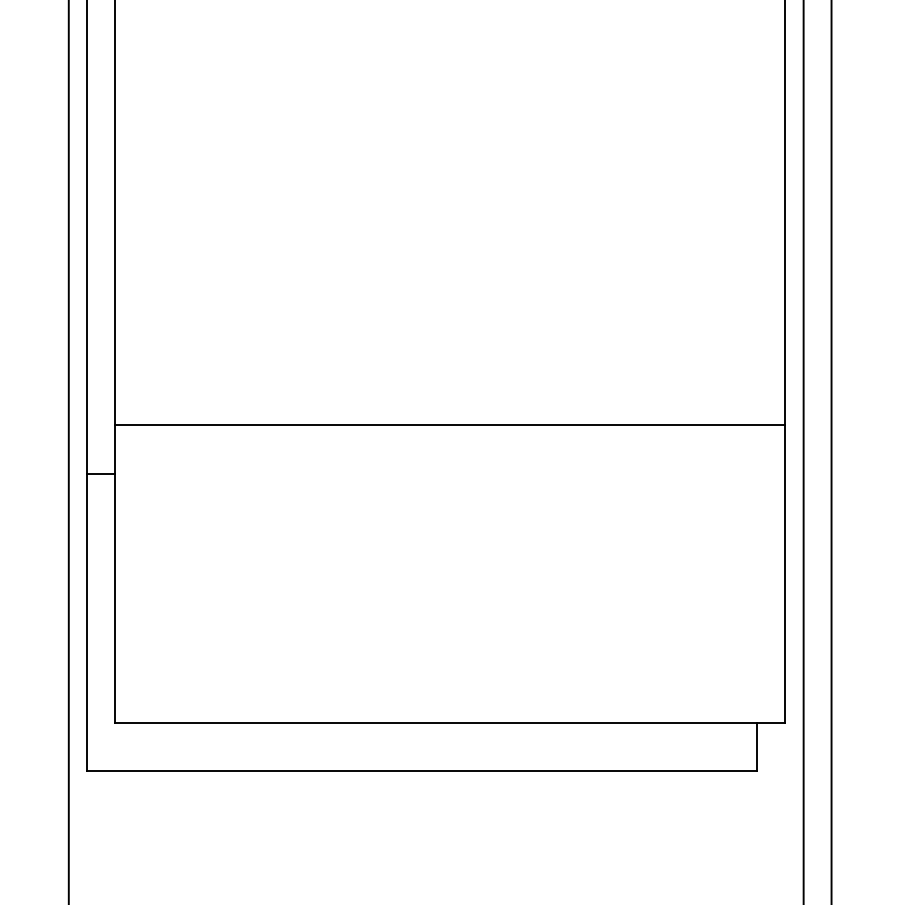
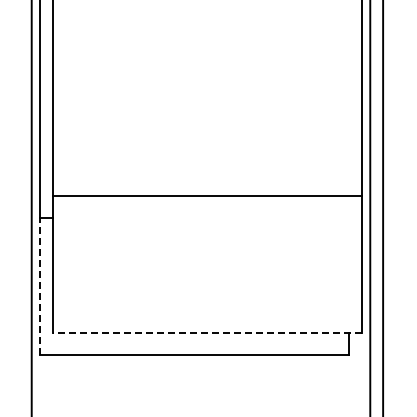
line: (87, 621) -> (40, 286), solid -> dashed
line: (448, 723) -> (206, 333), solid -> dashed

